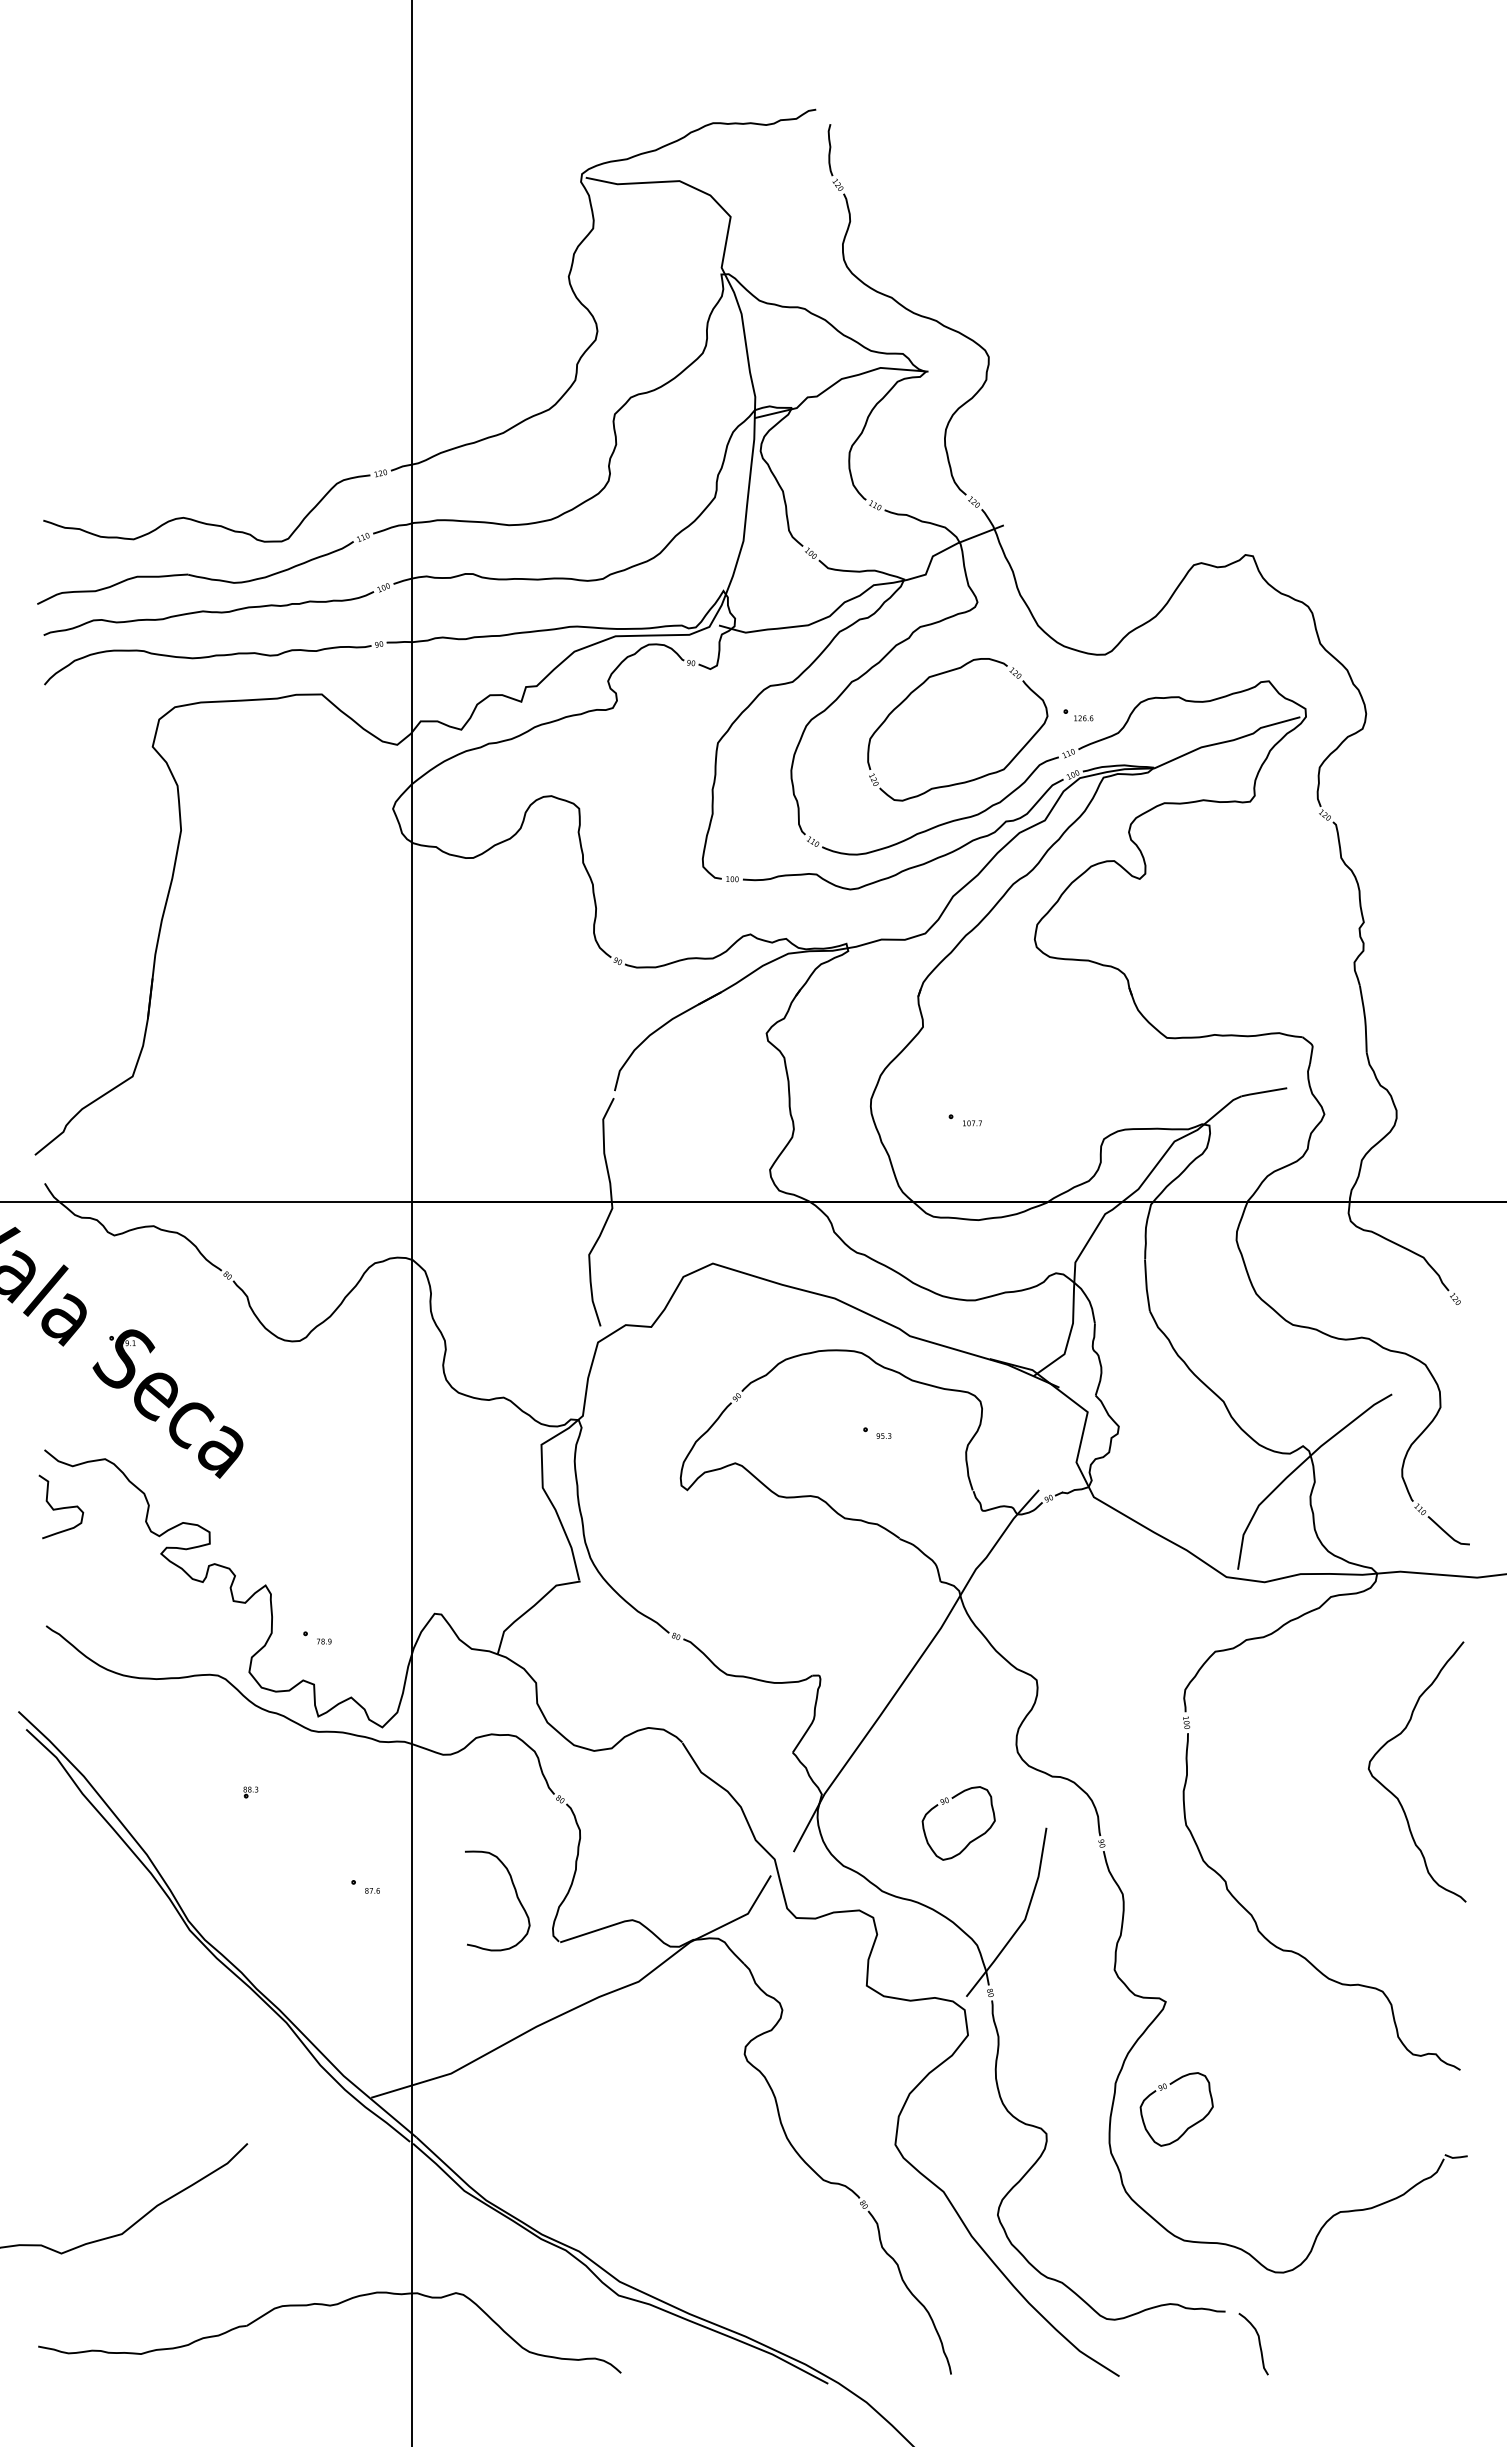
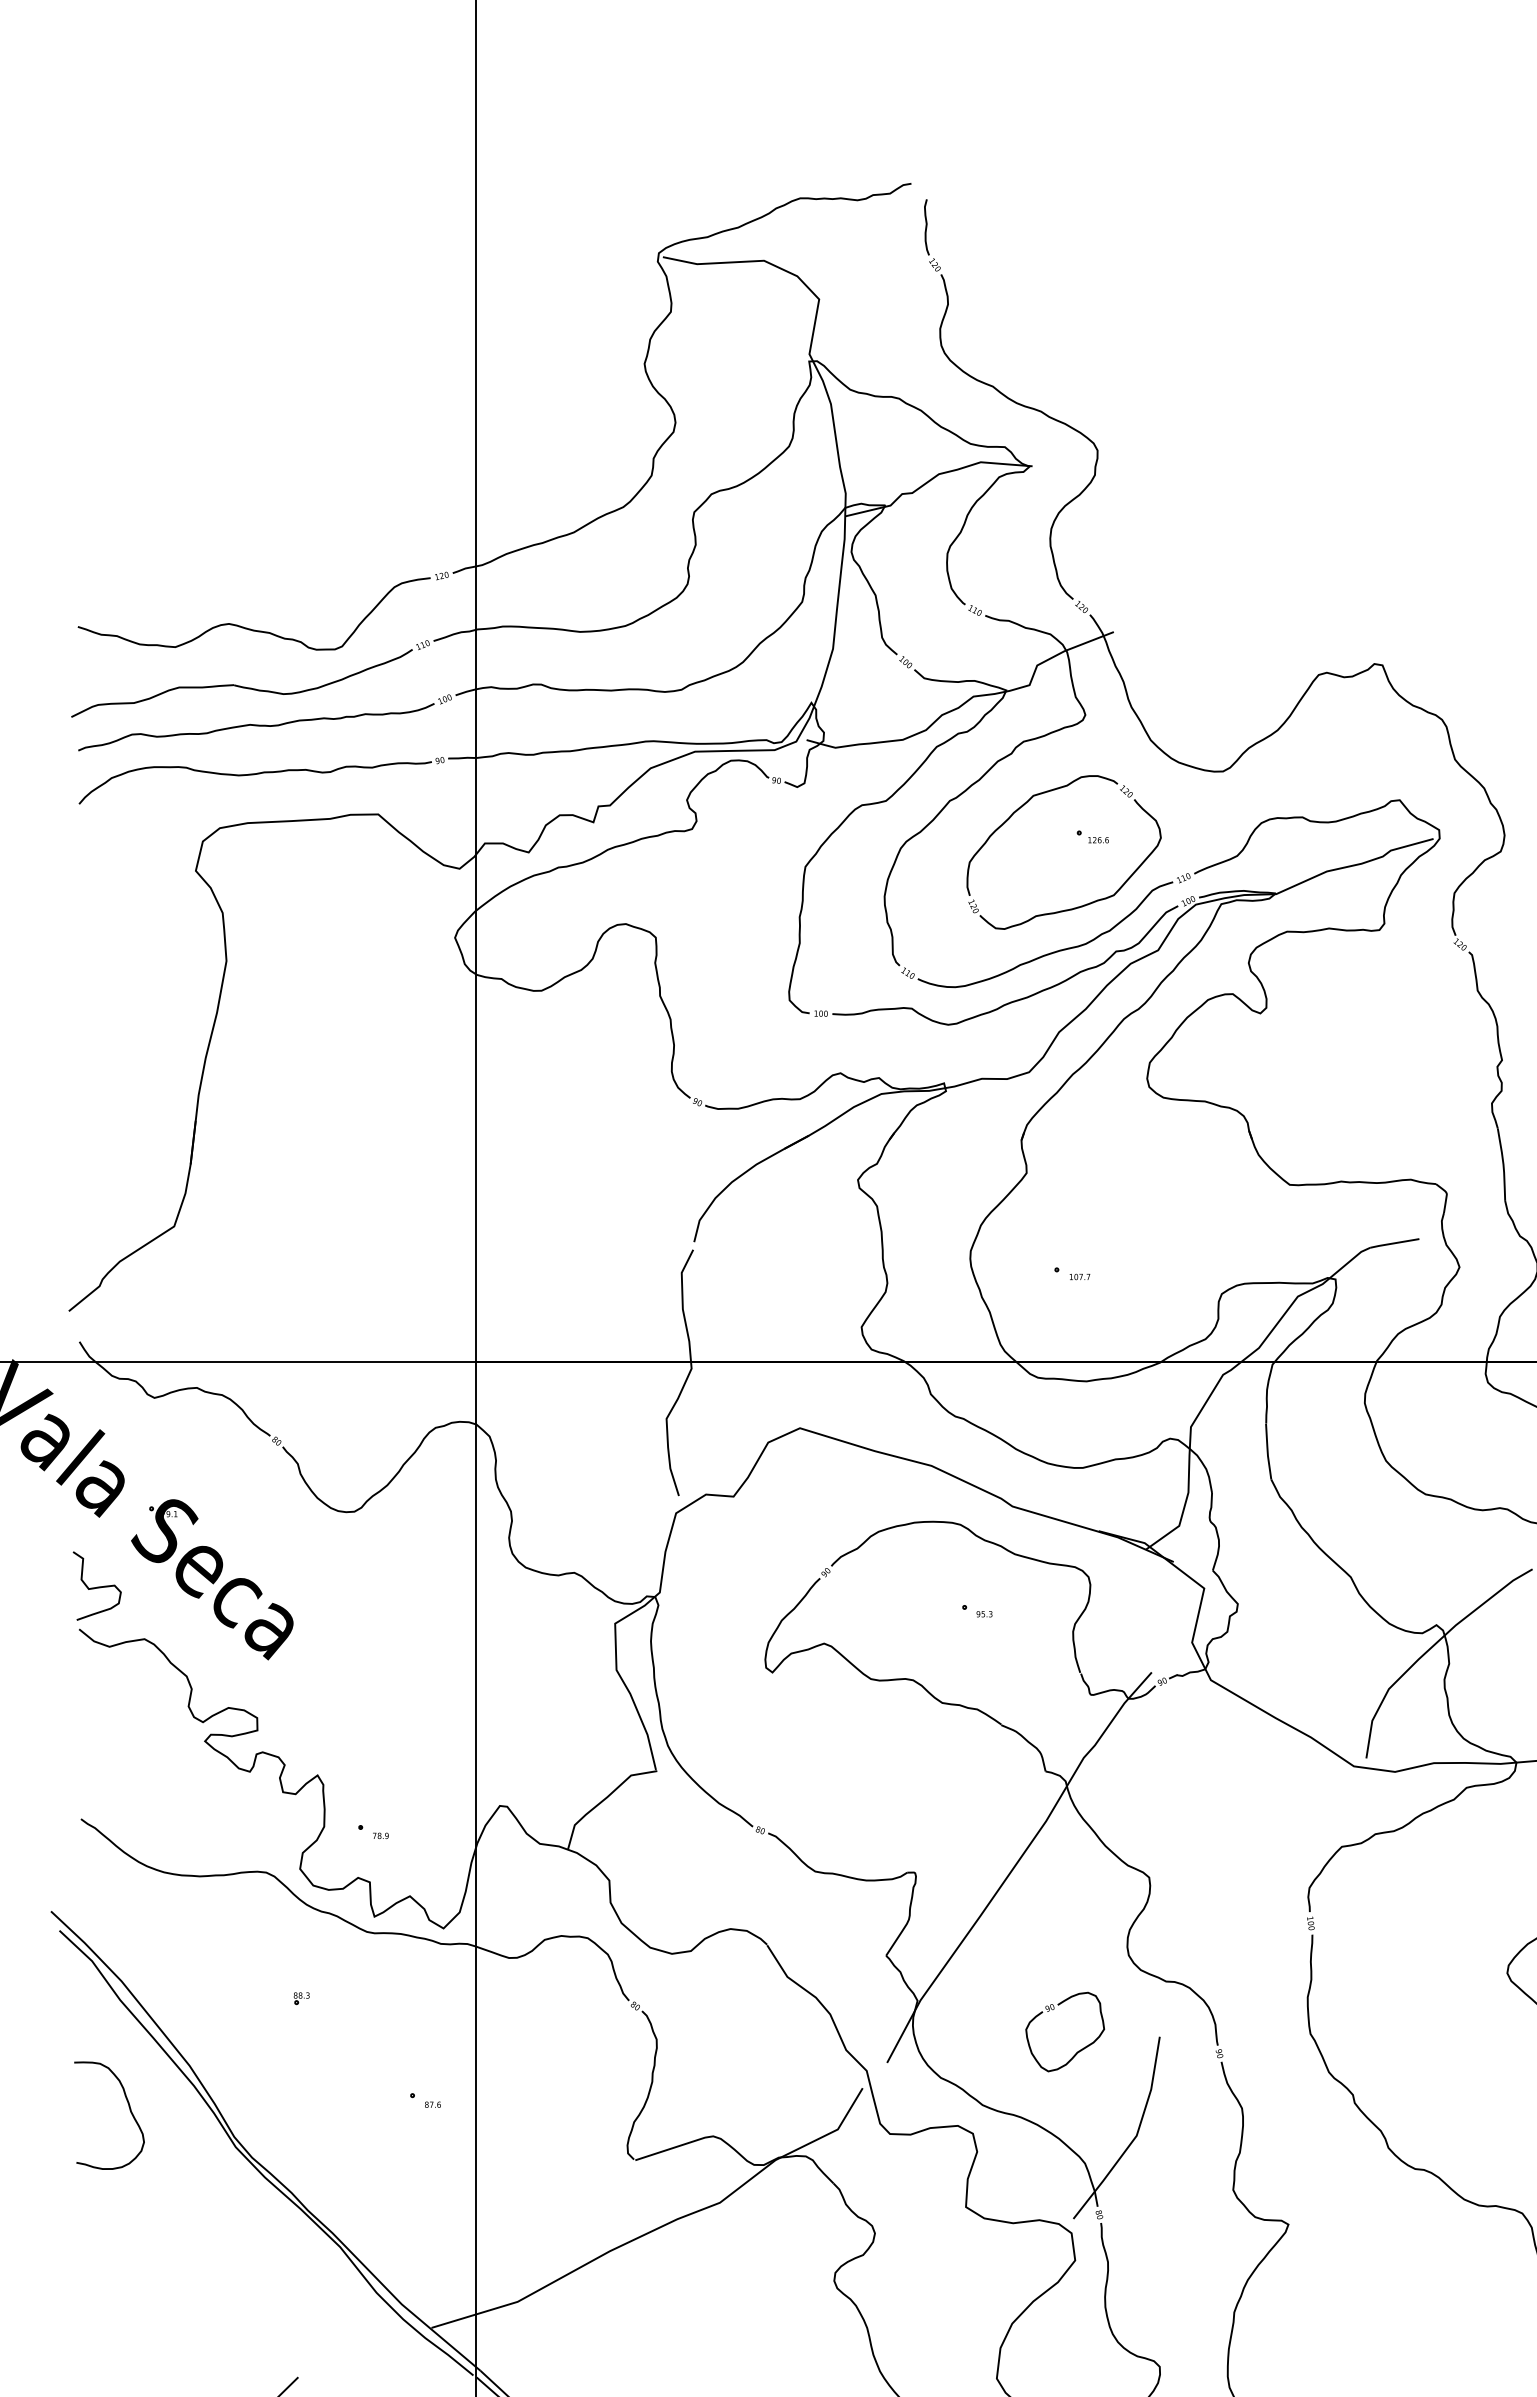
part: (1078, 715) -> (1092, 837), moved
curve: (61, 1507) -> (97, 1586), moved
curve: (515, 1894) -> (128, 2108), moved
part: (1187, 2127) -> (1311, 2359), removed

